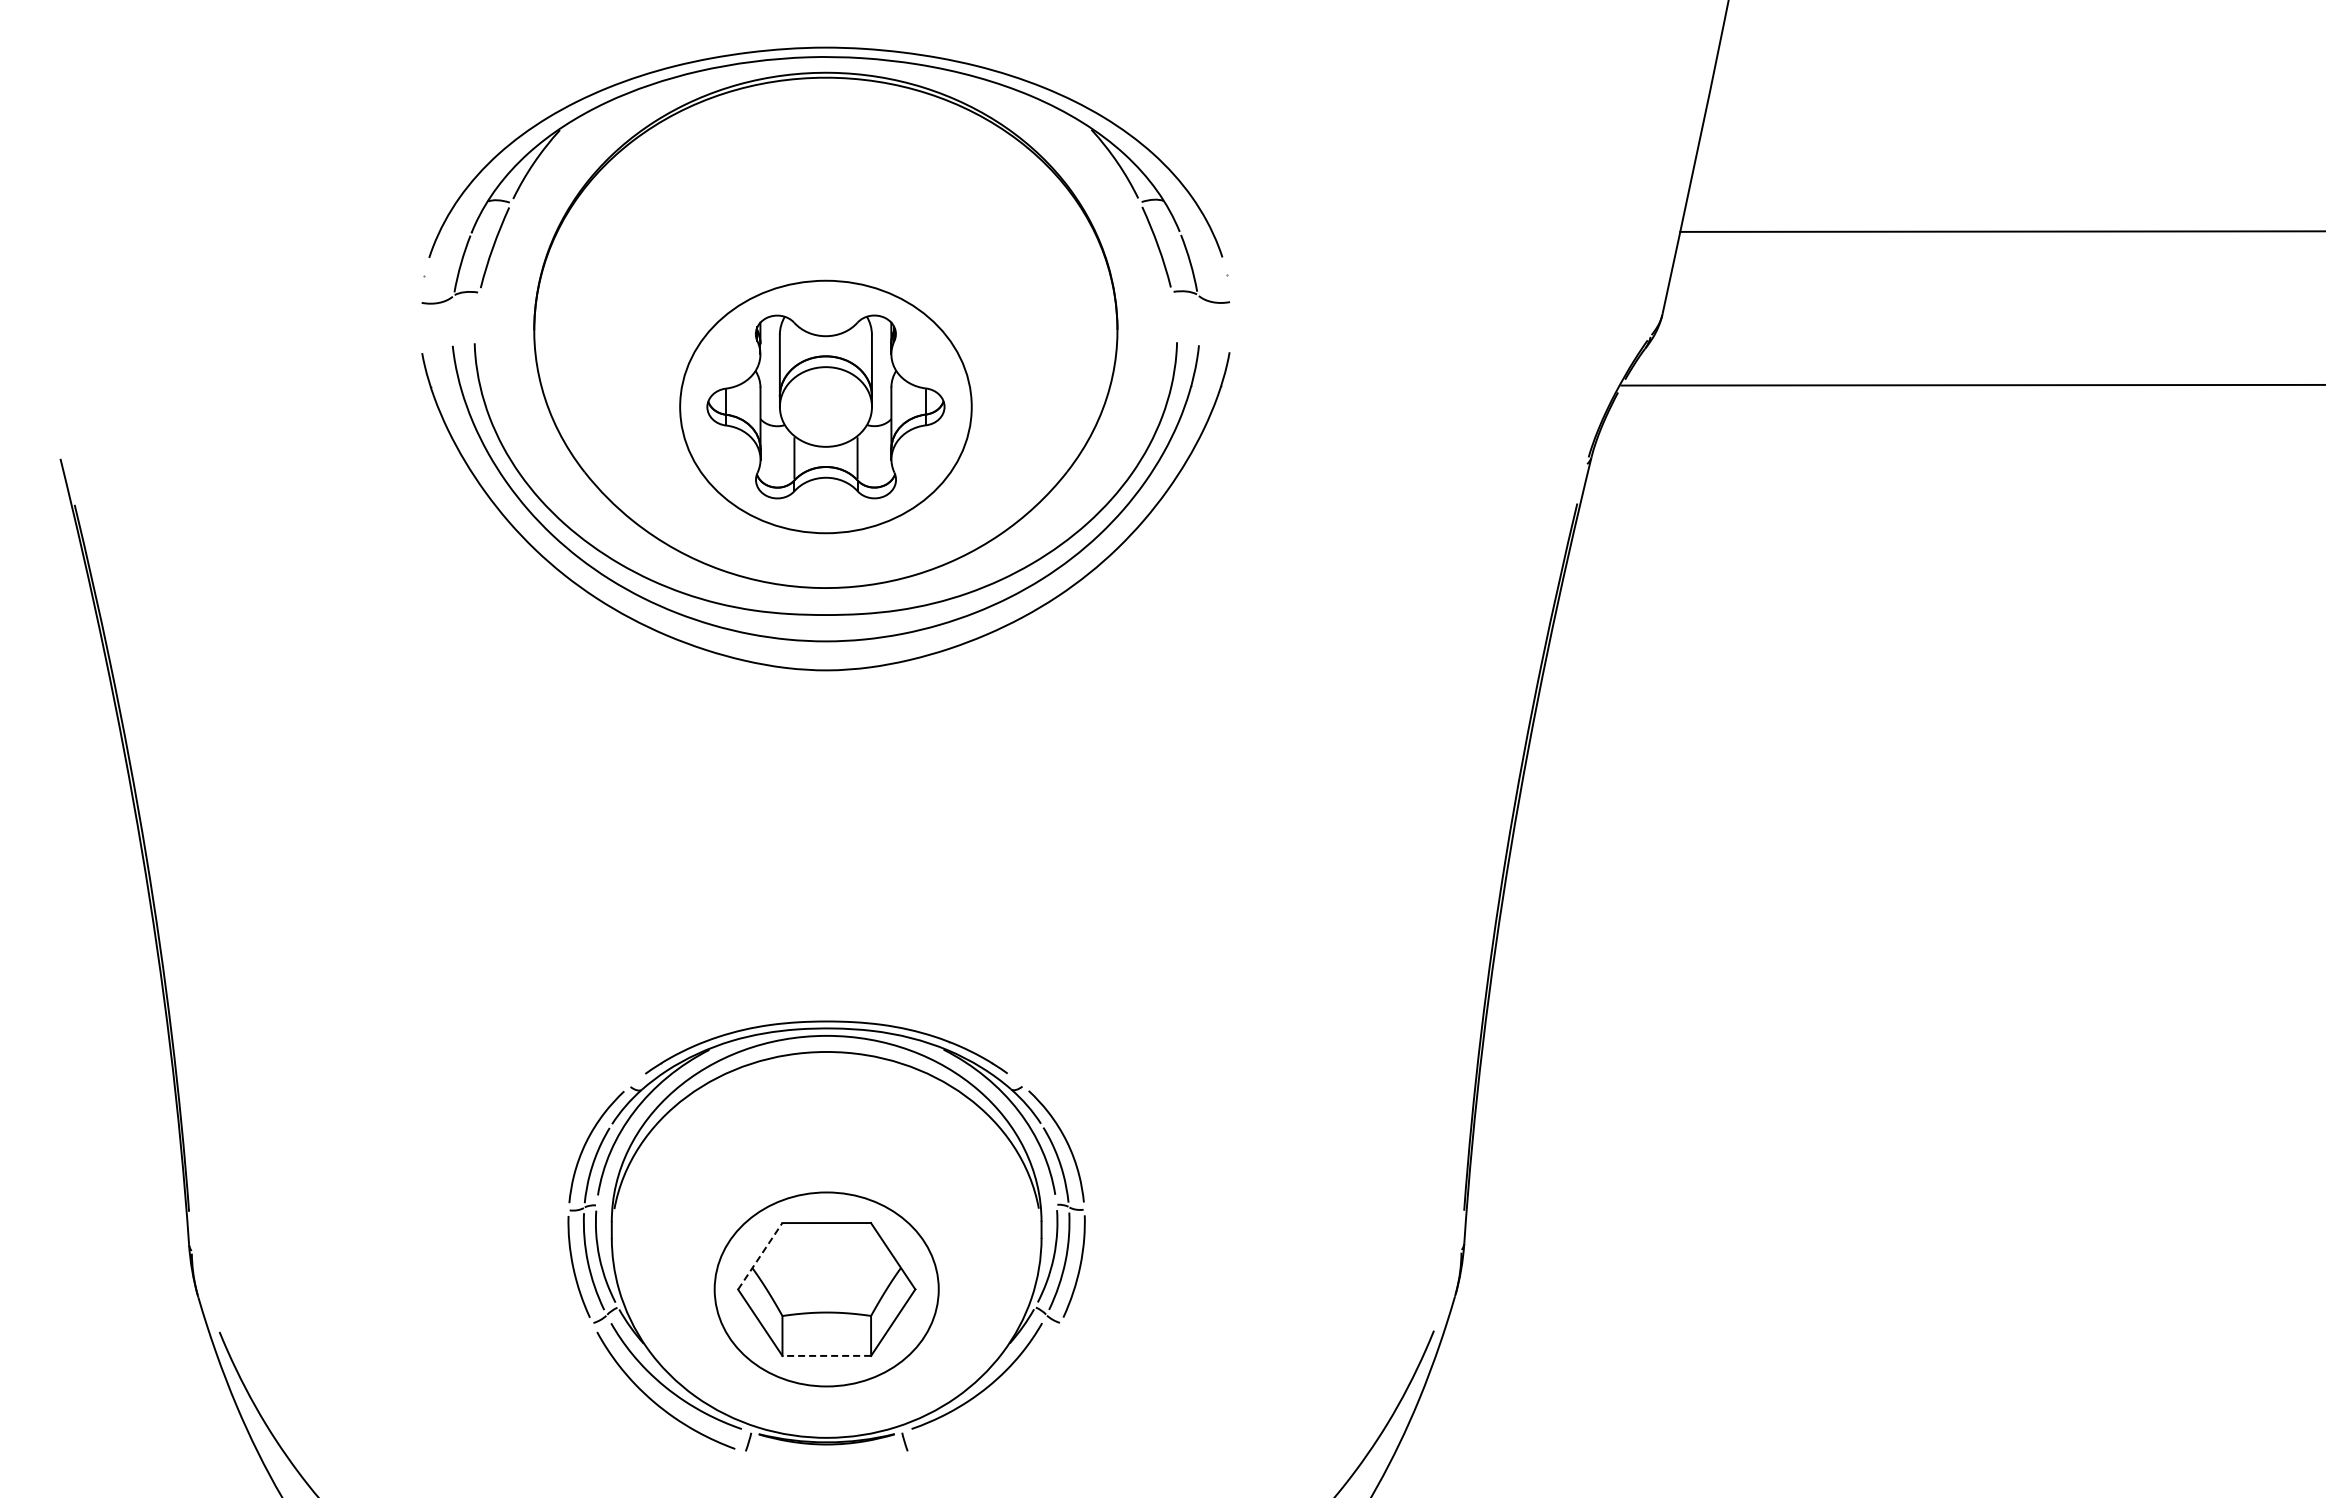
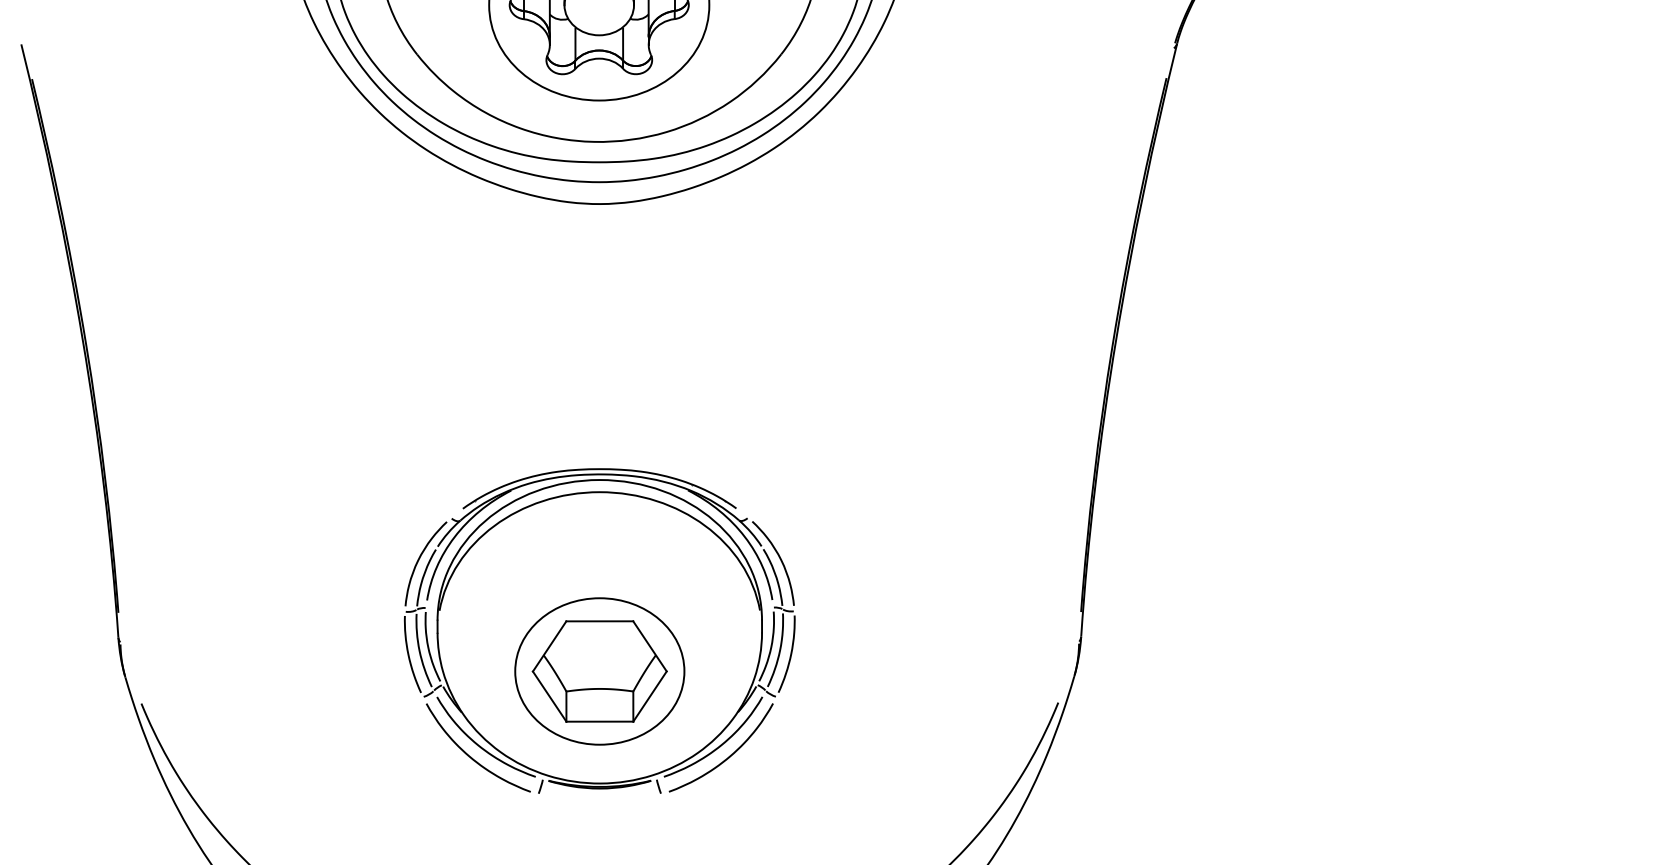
line: (760, 1256) -> (549, 646), dashed -> solid
line: (826, 1355) -> (599, 721), dashed -> solid
curve: (995, 1403) -> (727, 757), added

